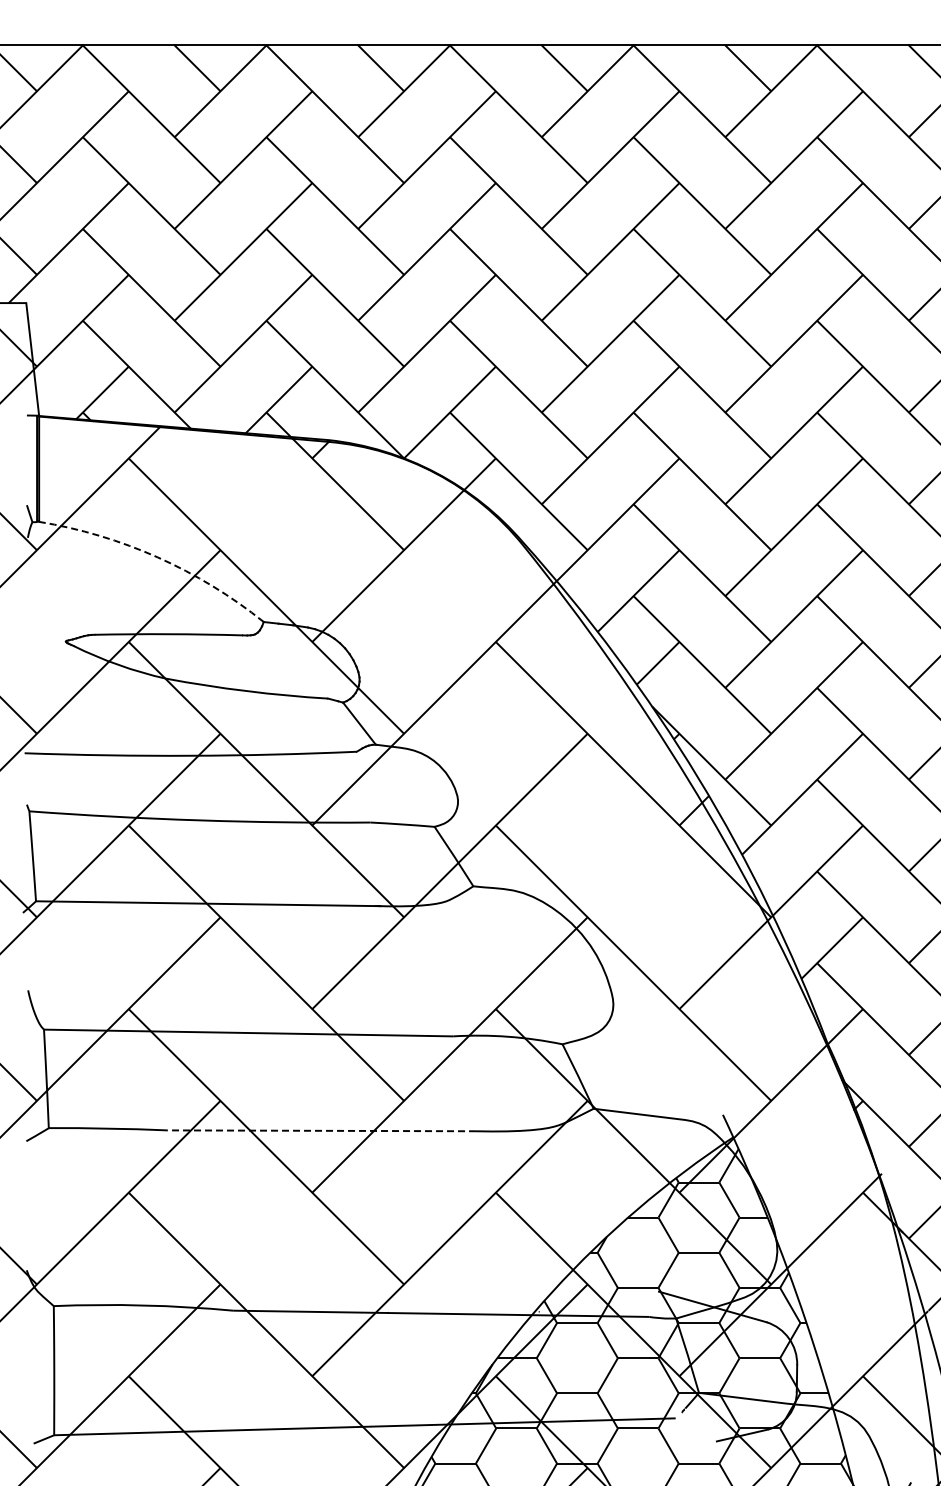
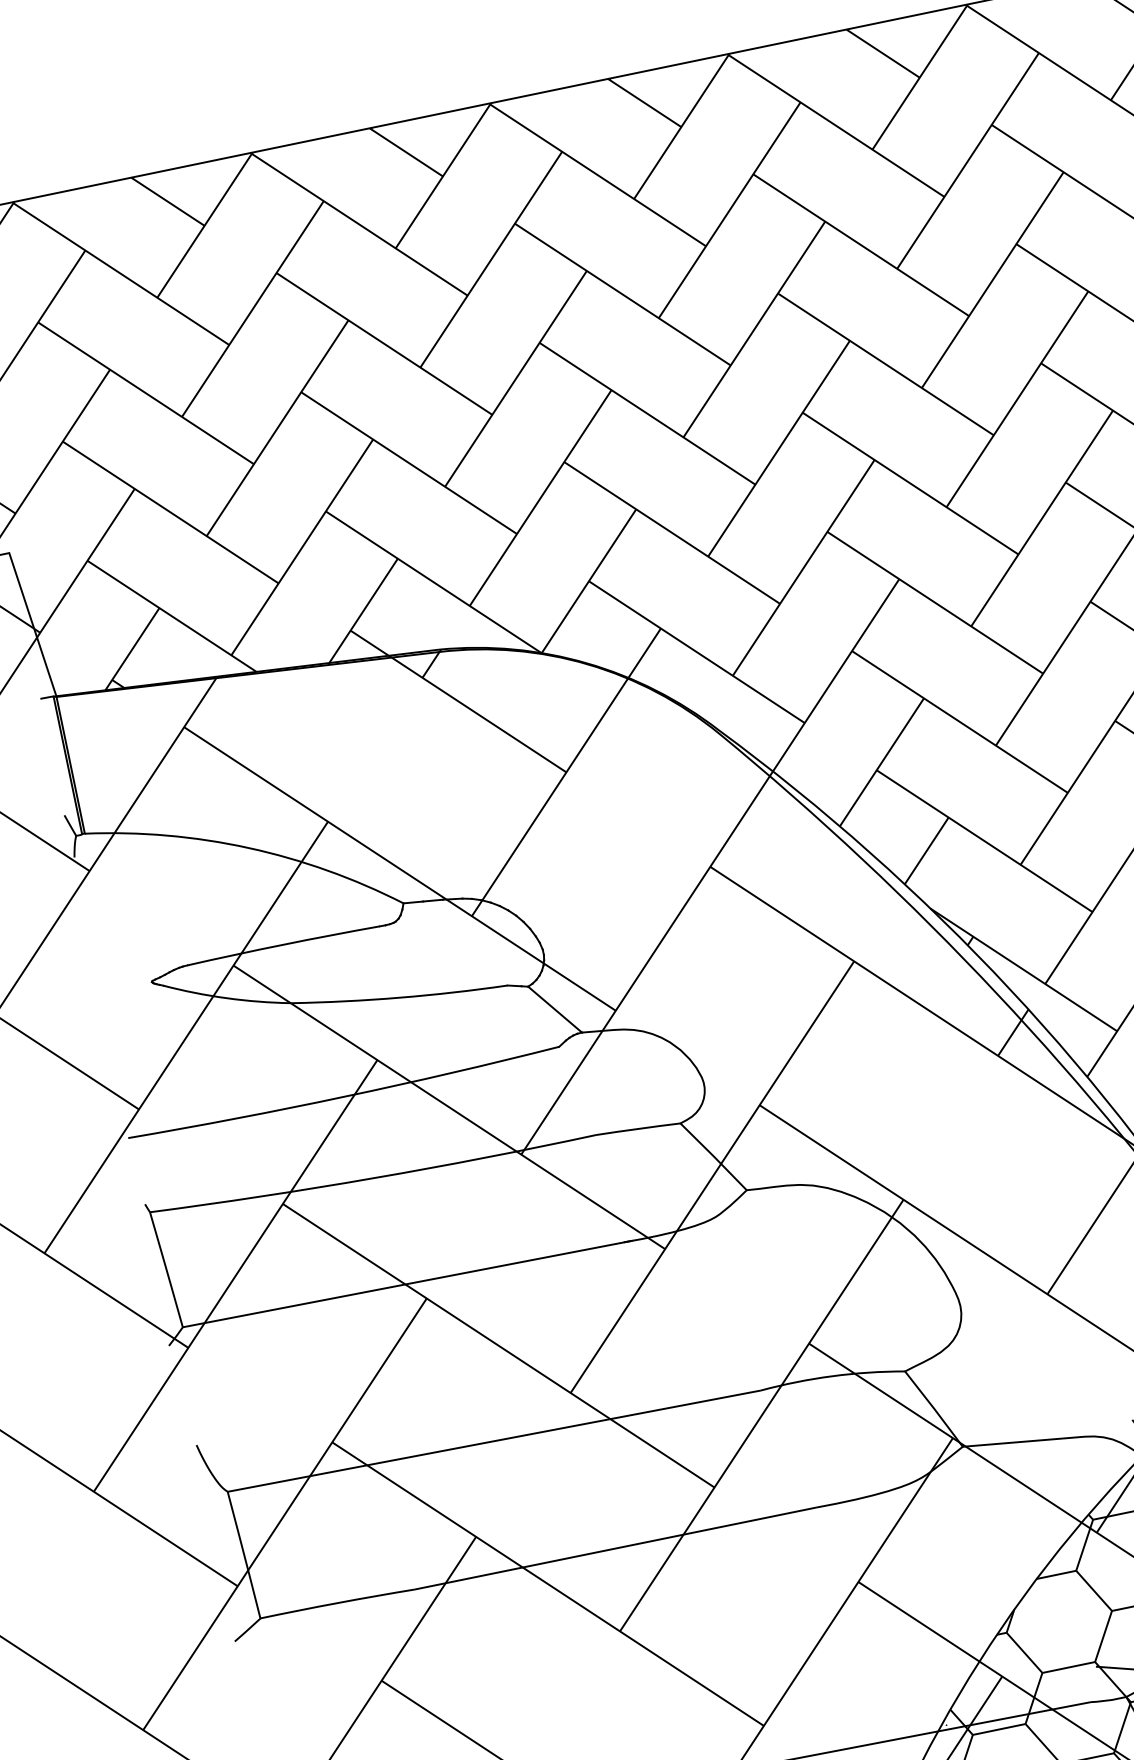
arc: (157, 557) -> (248, 848), dashed -> solid
line: (321, 1130) -> (615, 1548), dashed -> solid

